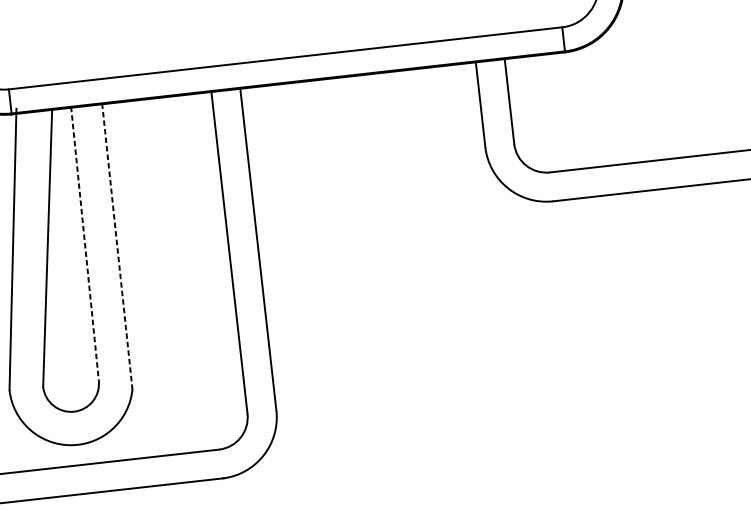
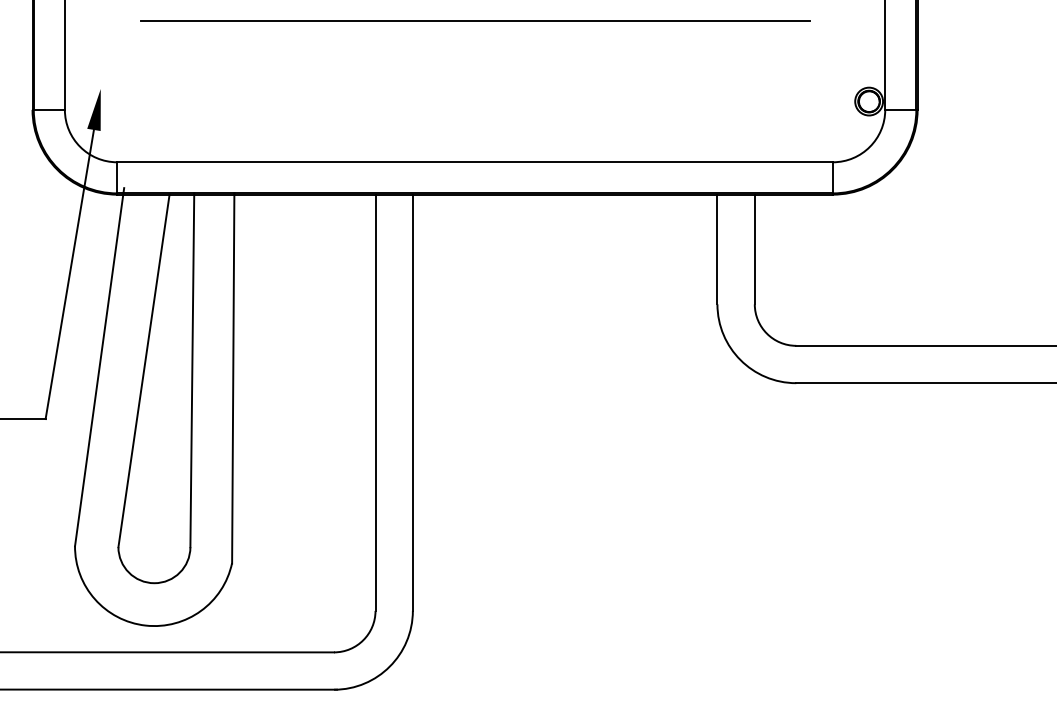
line: (85, 243) -> (192, 370), dashed -> solid
line: (117, 246) -> (233, 378), dashed -> solid

